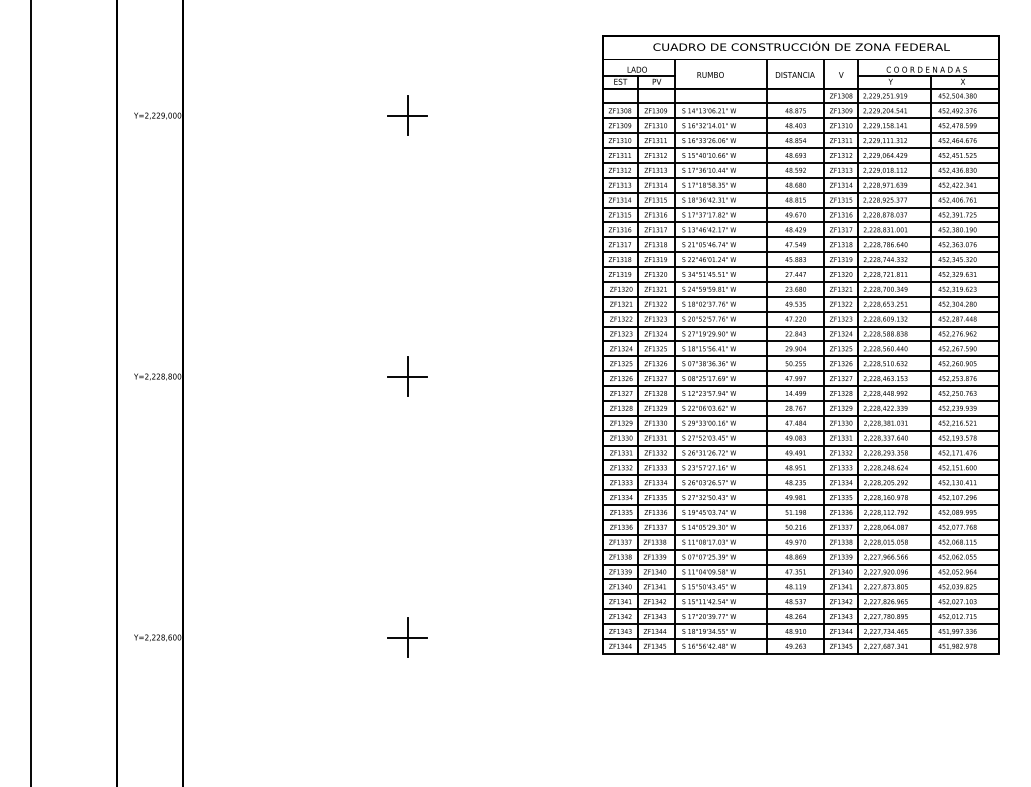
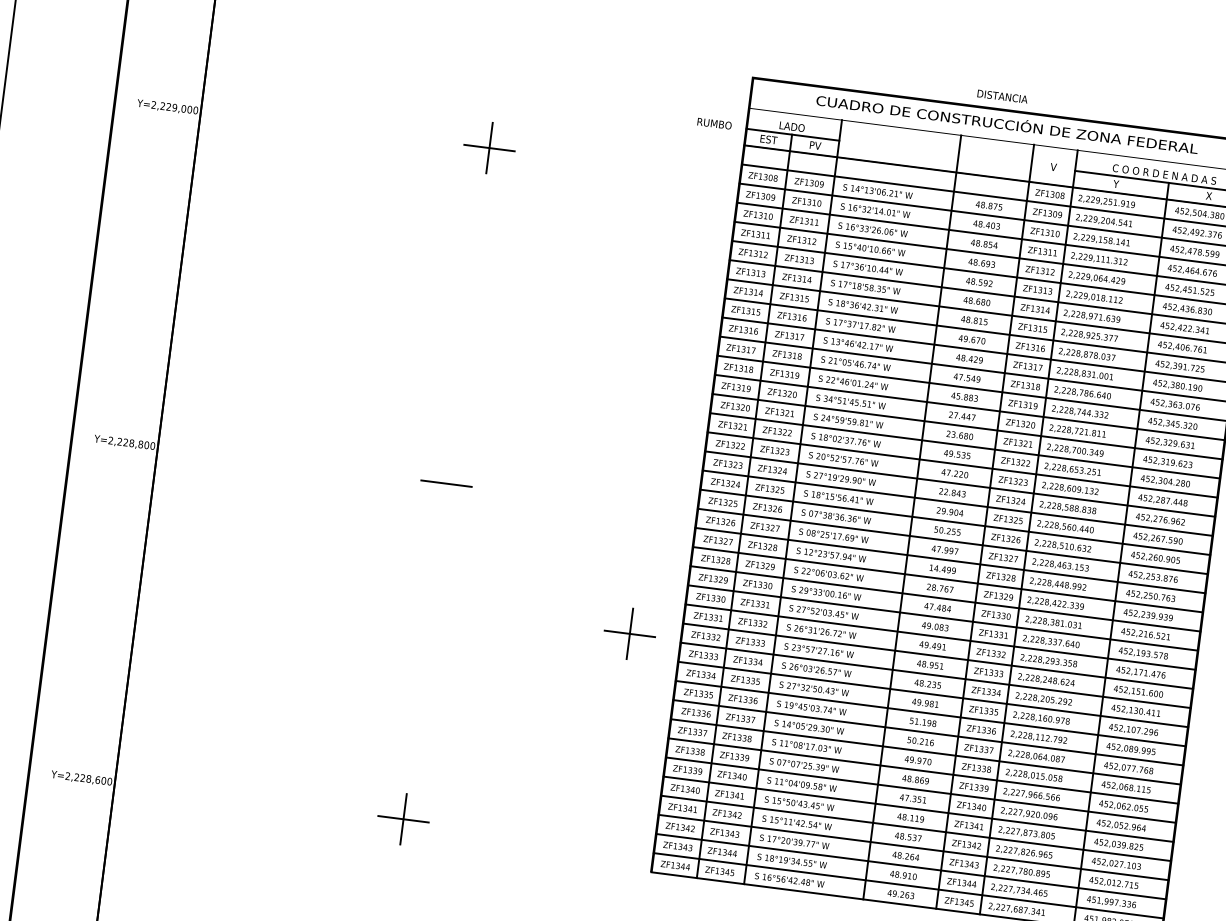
text: (710, 74) -> (714, 123), moved
text: (794, 74) -> (1001, 95), moved
line: (407, 376) -> (446, 483), removed
part: (562, 473) -> (629, 633), added

